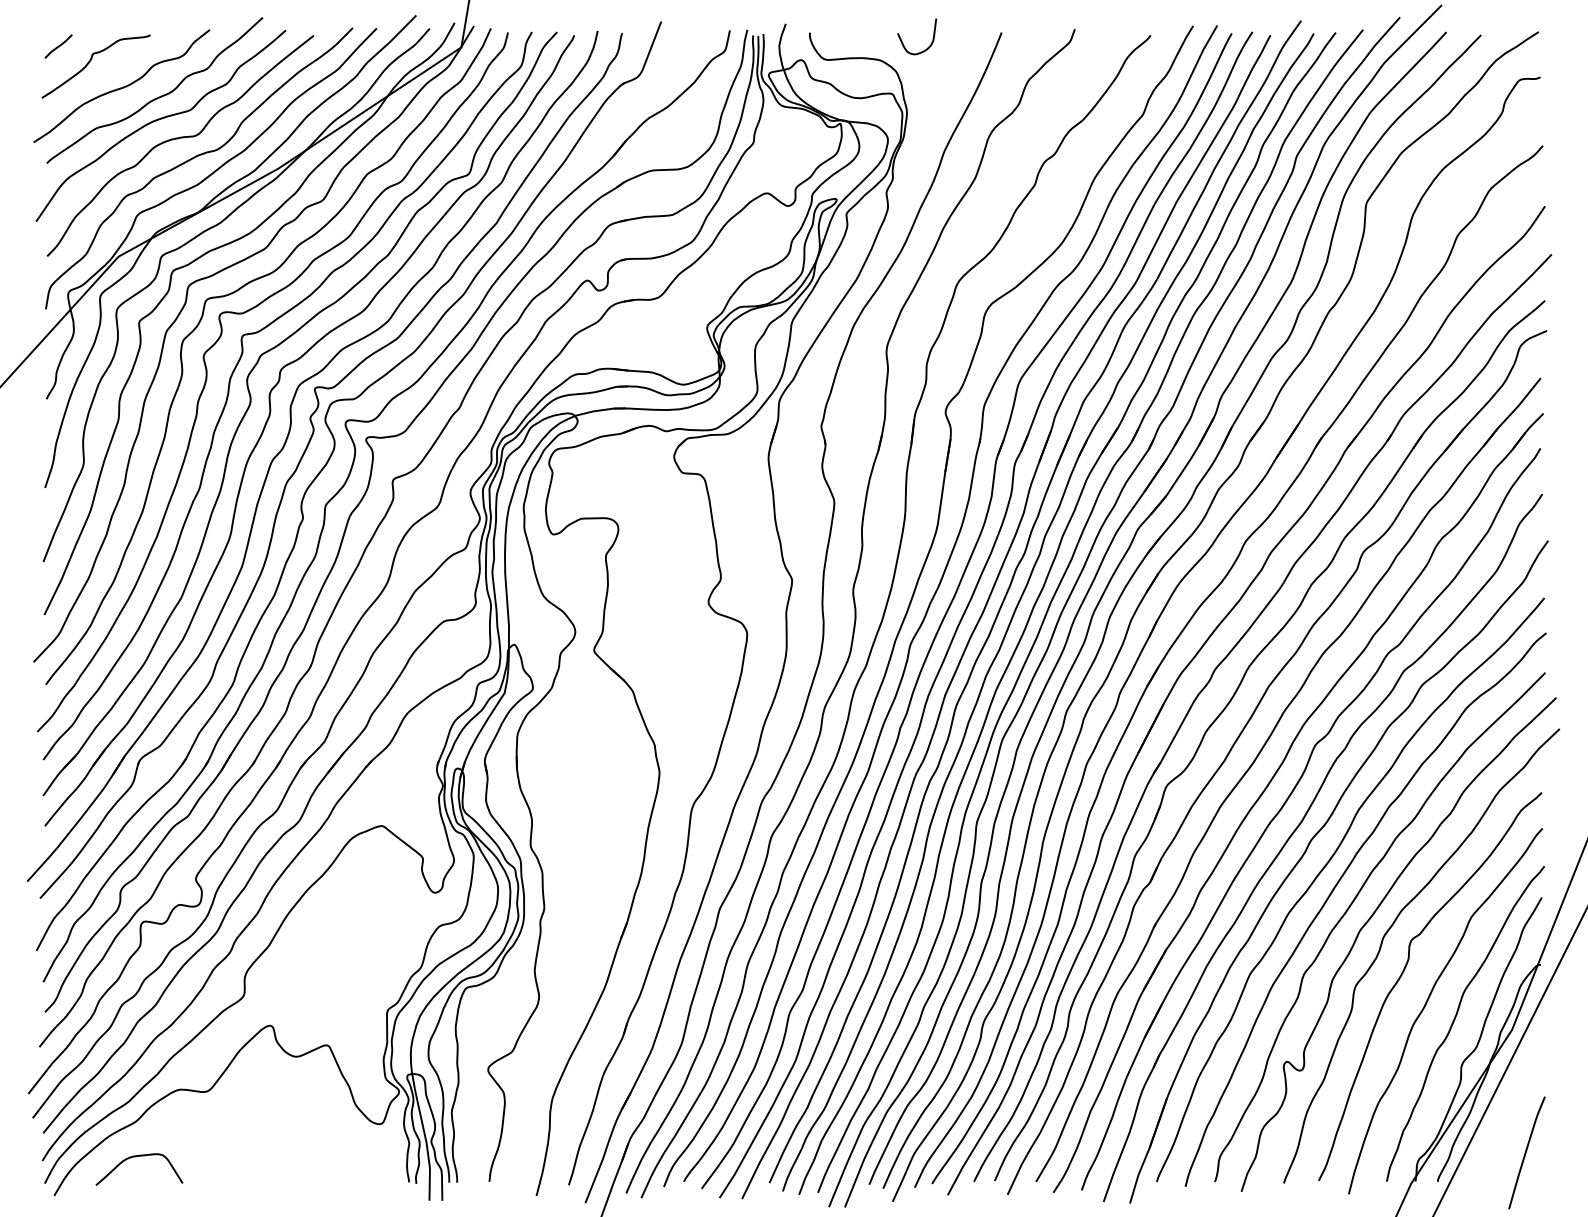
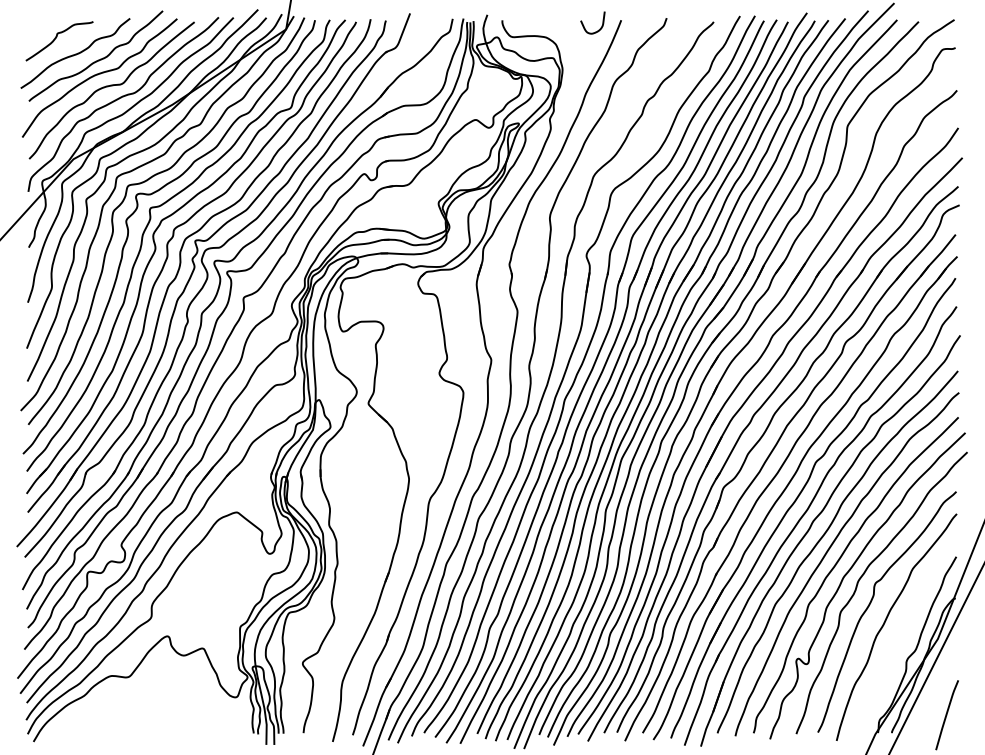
curve: (903, 41) -> (584, 25), moved
line: (58, 45) -> (36, 28), removed
curve: (1456, 1019) -> (903, 632), removed
curve: (136, 1158) -> (84, 718), removed

